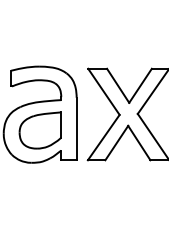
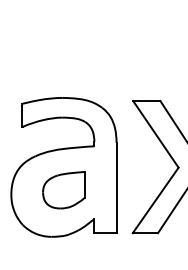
part: (39, 130) -> (62, 190), size x0.7

